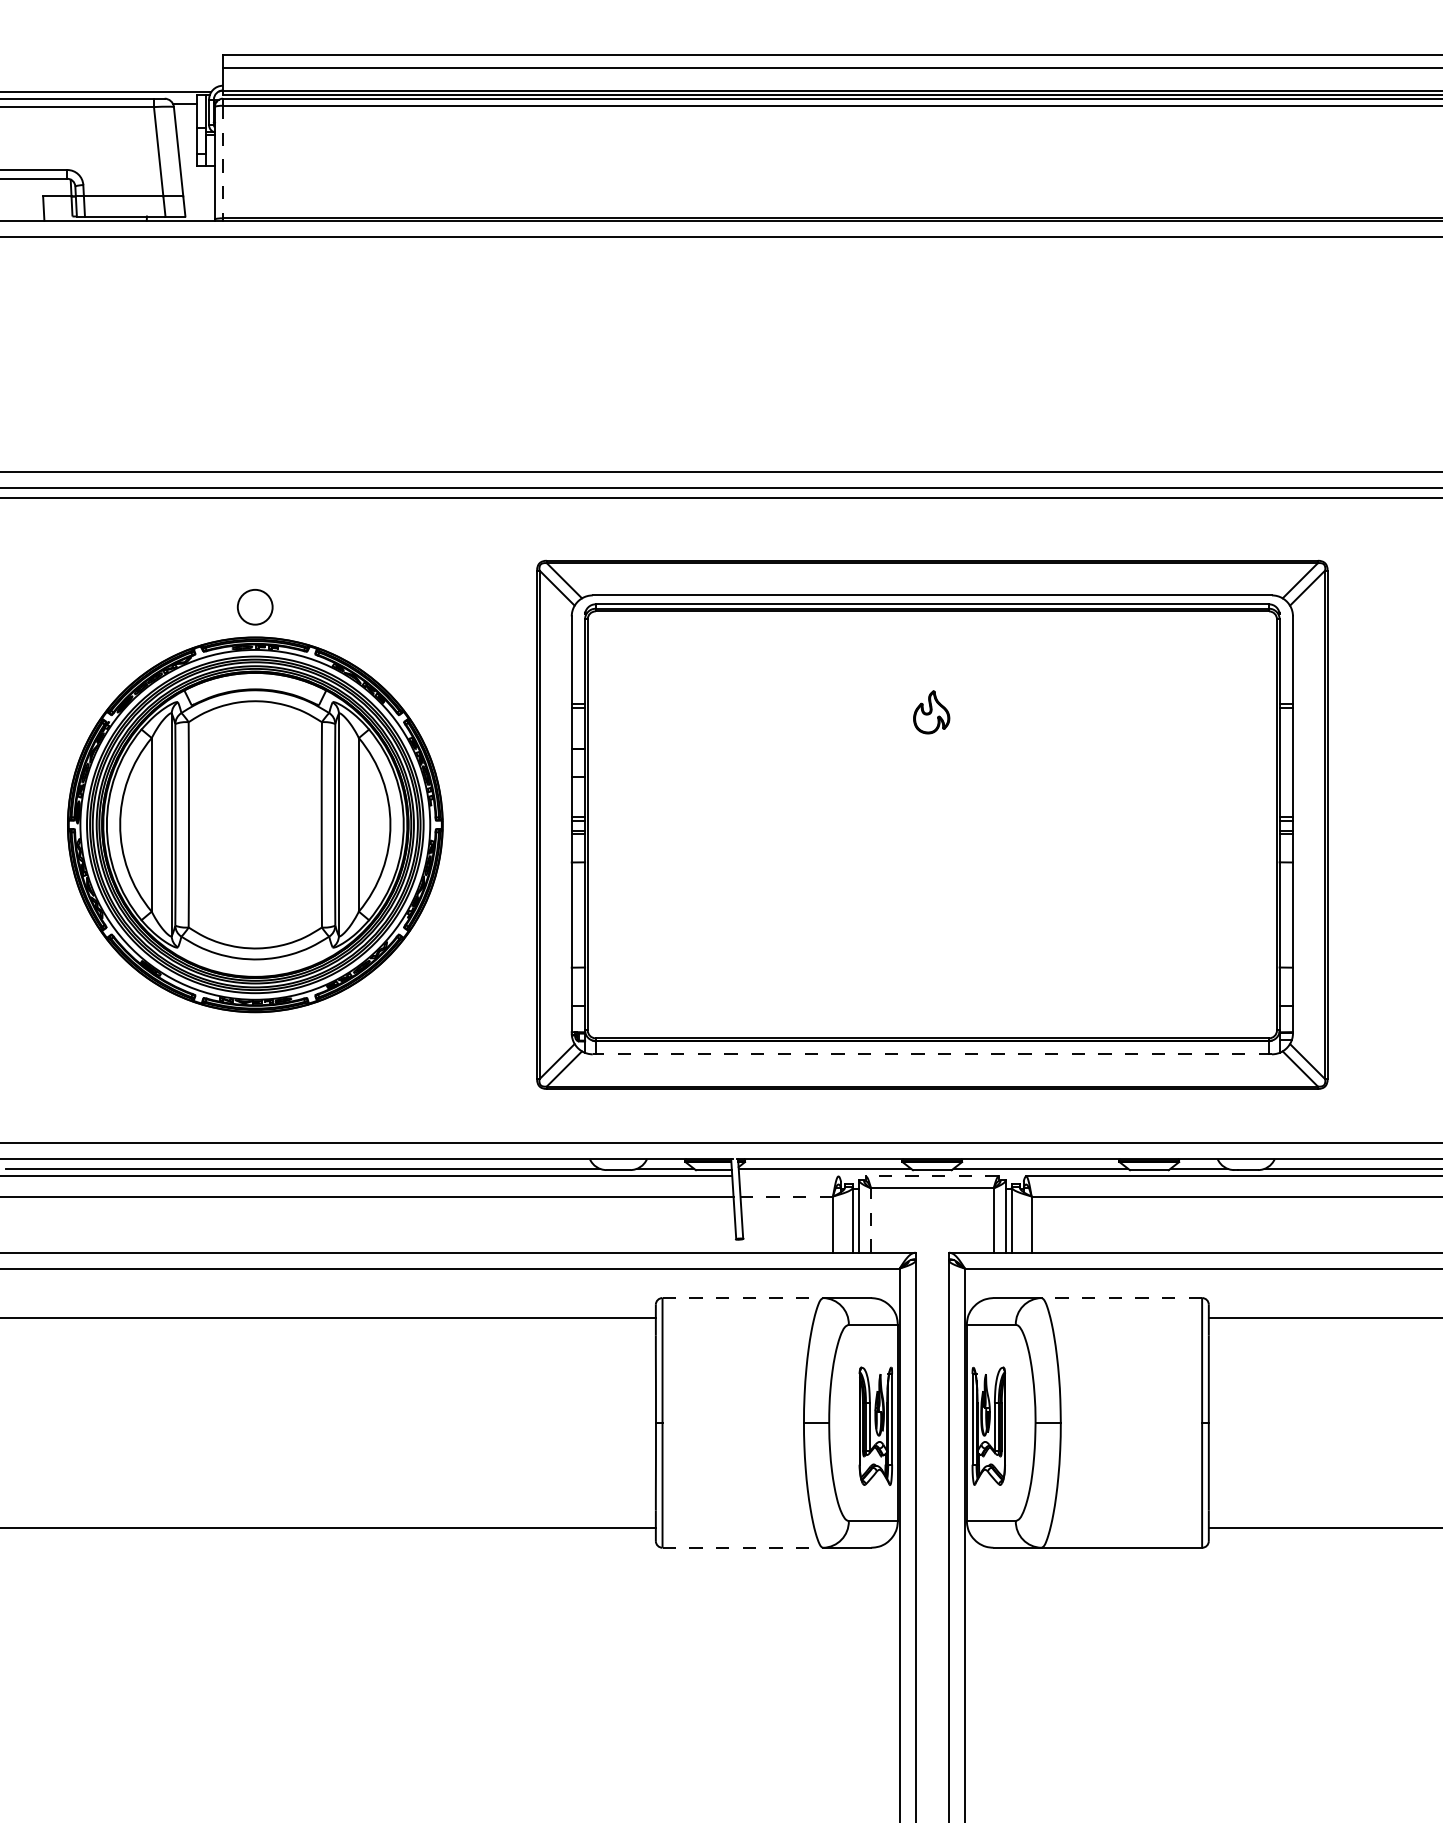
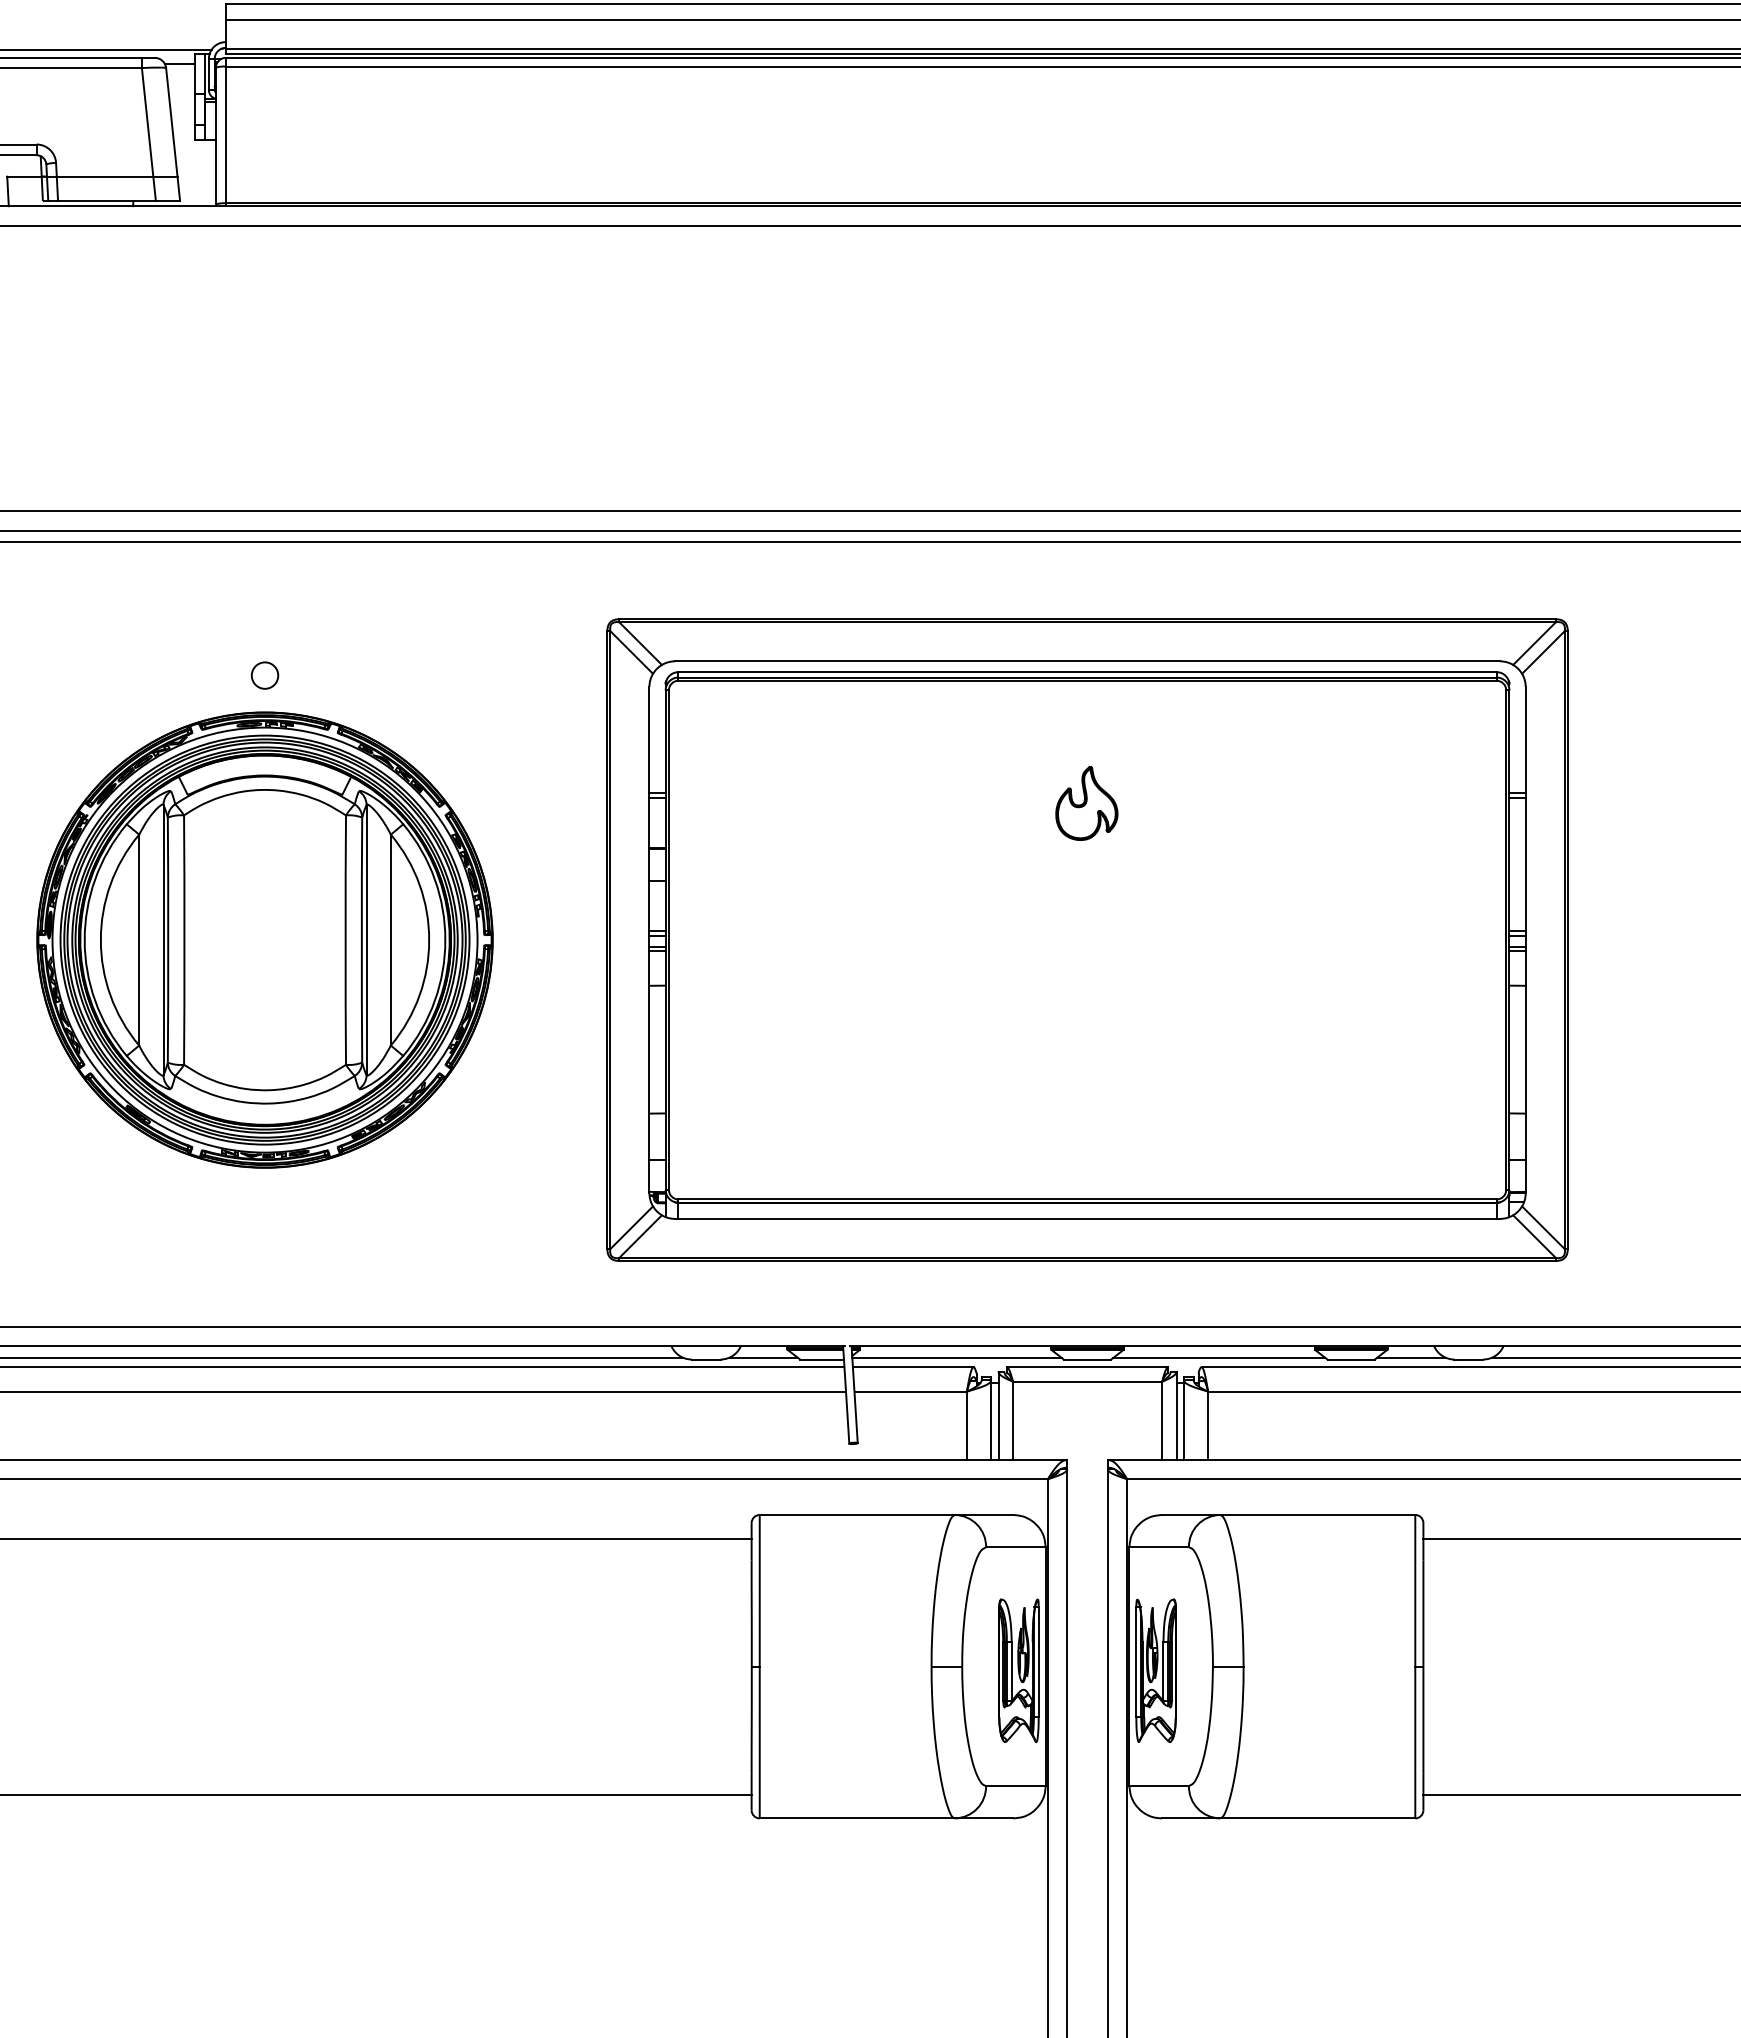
line: (222, 162) -> (225, 135), dashed -> solid
circle: (255, 606) -> (265, 674), size x0.62
part: (931, 712) -> (1086, 803), size x1.43
line: (932, 1054) -> (1087, 1219), dashed -> solid
line: (788, 1176) -> (912, 1367), added
line: (931, 1176) -> (1086, 1367), dashed -> solid
line: (786, 1196) -> (910, 1391), dashed -> solid
line: (871, 1220) -> (1013, 1420), dashed -> solid
line: (743, 1298) -> (858, 1515), dashed -> solid
line: (1121, 1298) -> (1317, 1515), dashed -> solid
line: (743, 1547) -> (858, 1818), dashed -> solid

